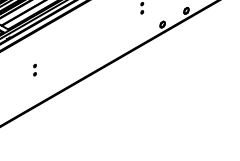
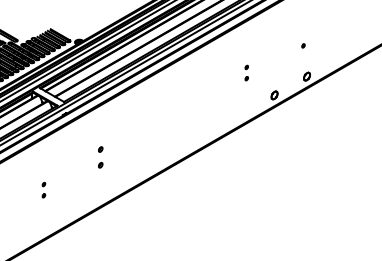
part: (34, 70) -> (100, 157), size x1.4

